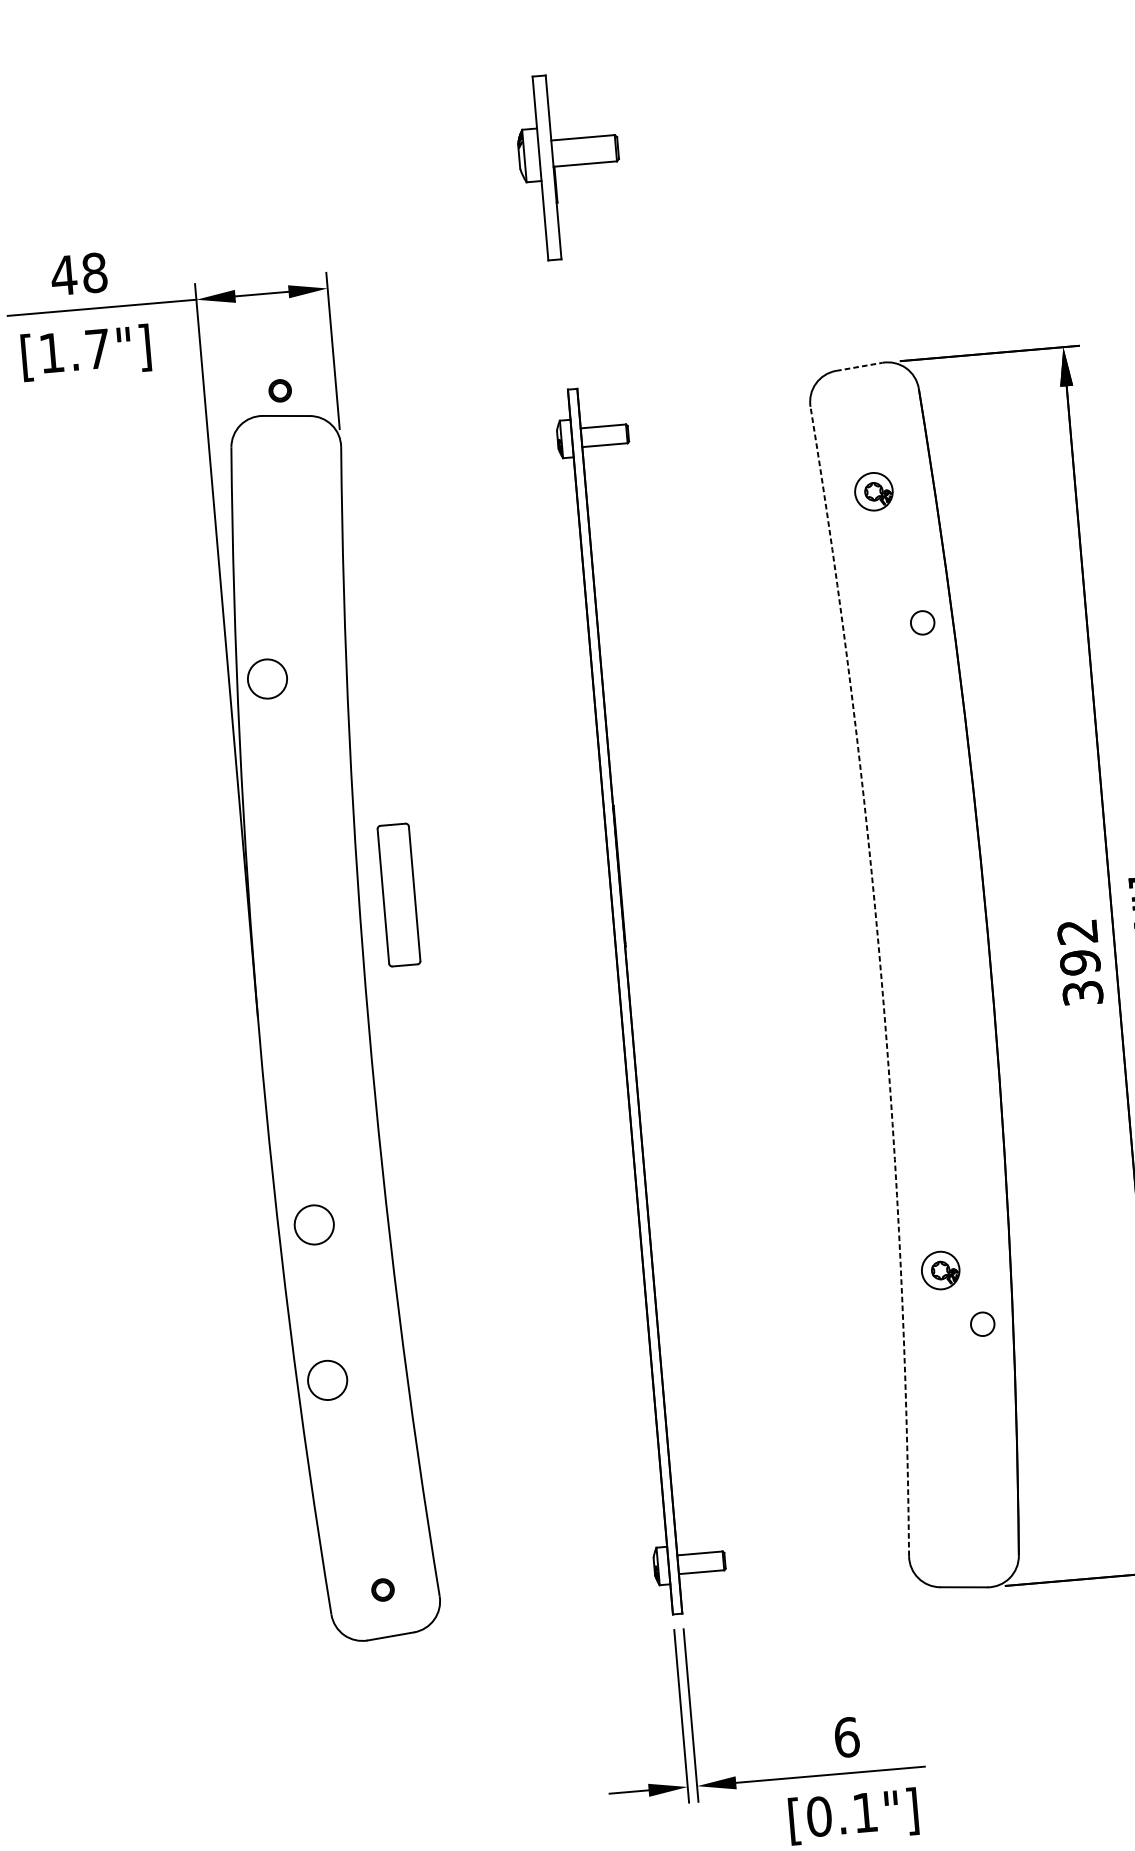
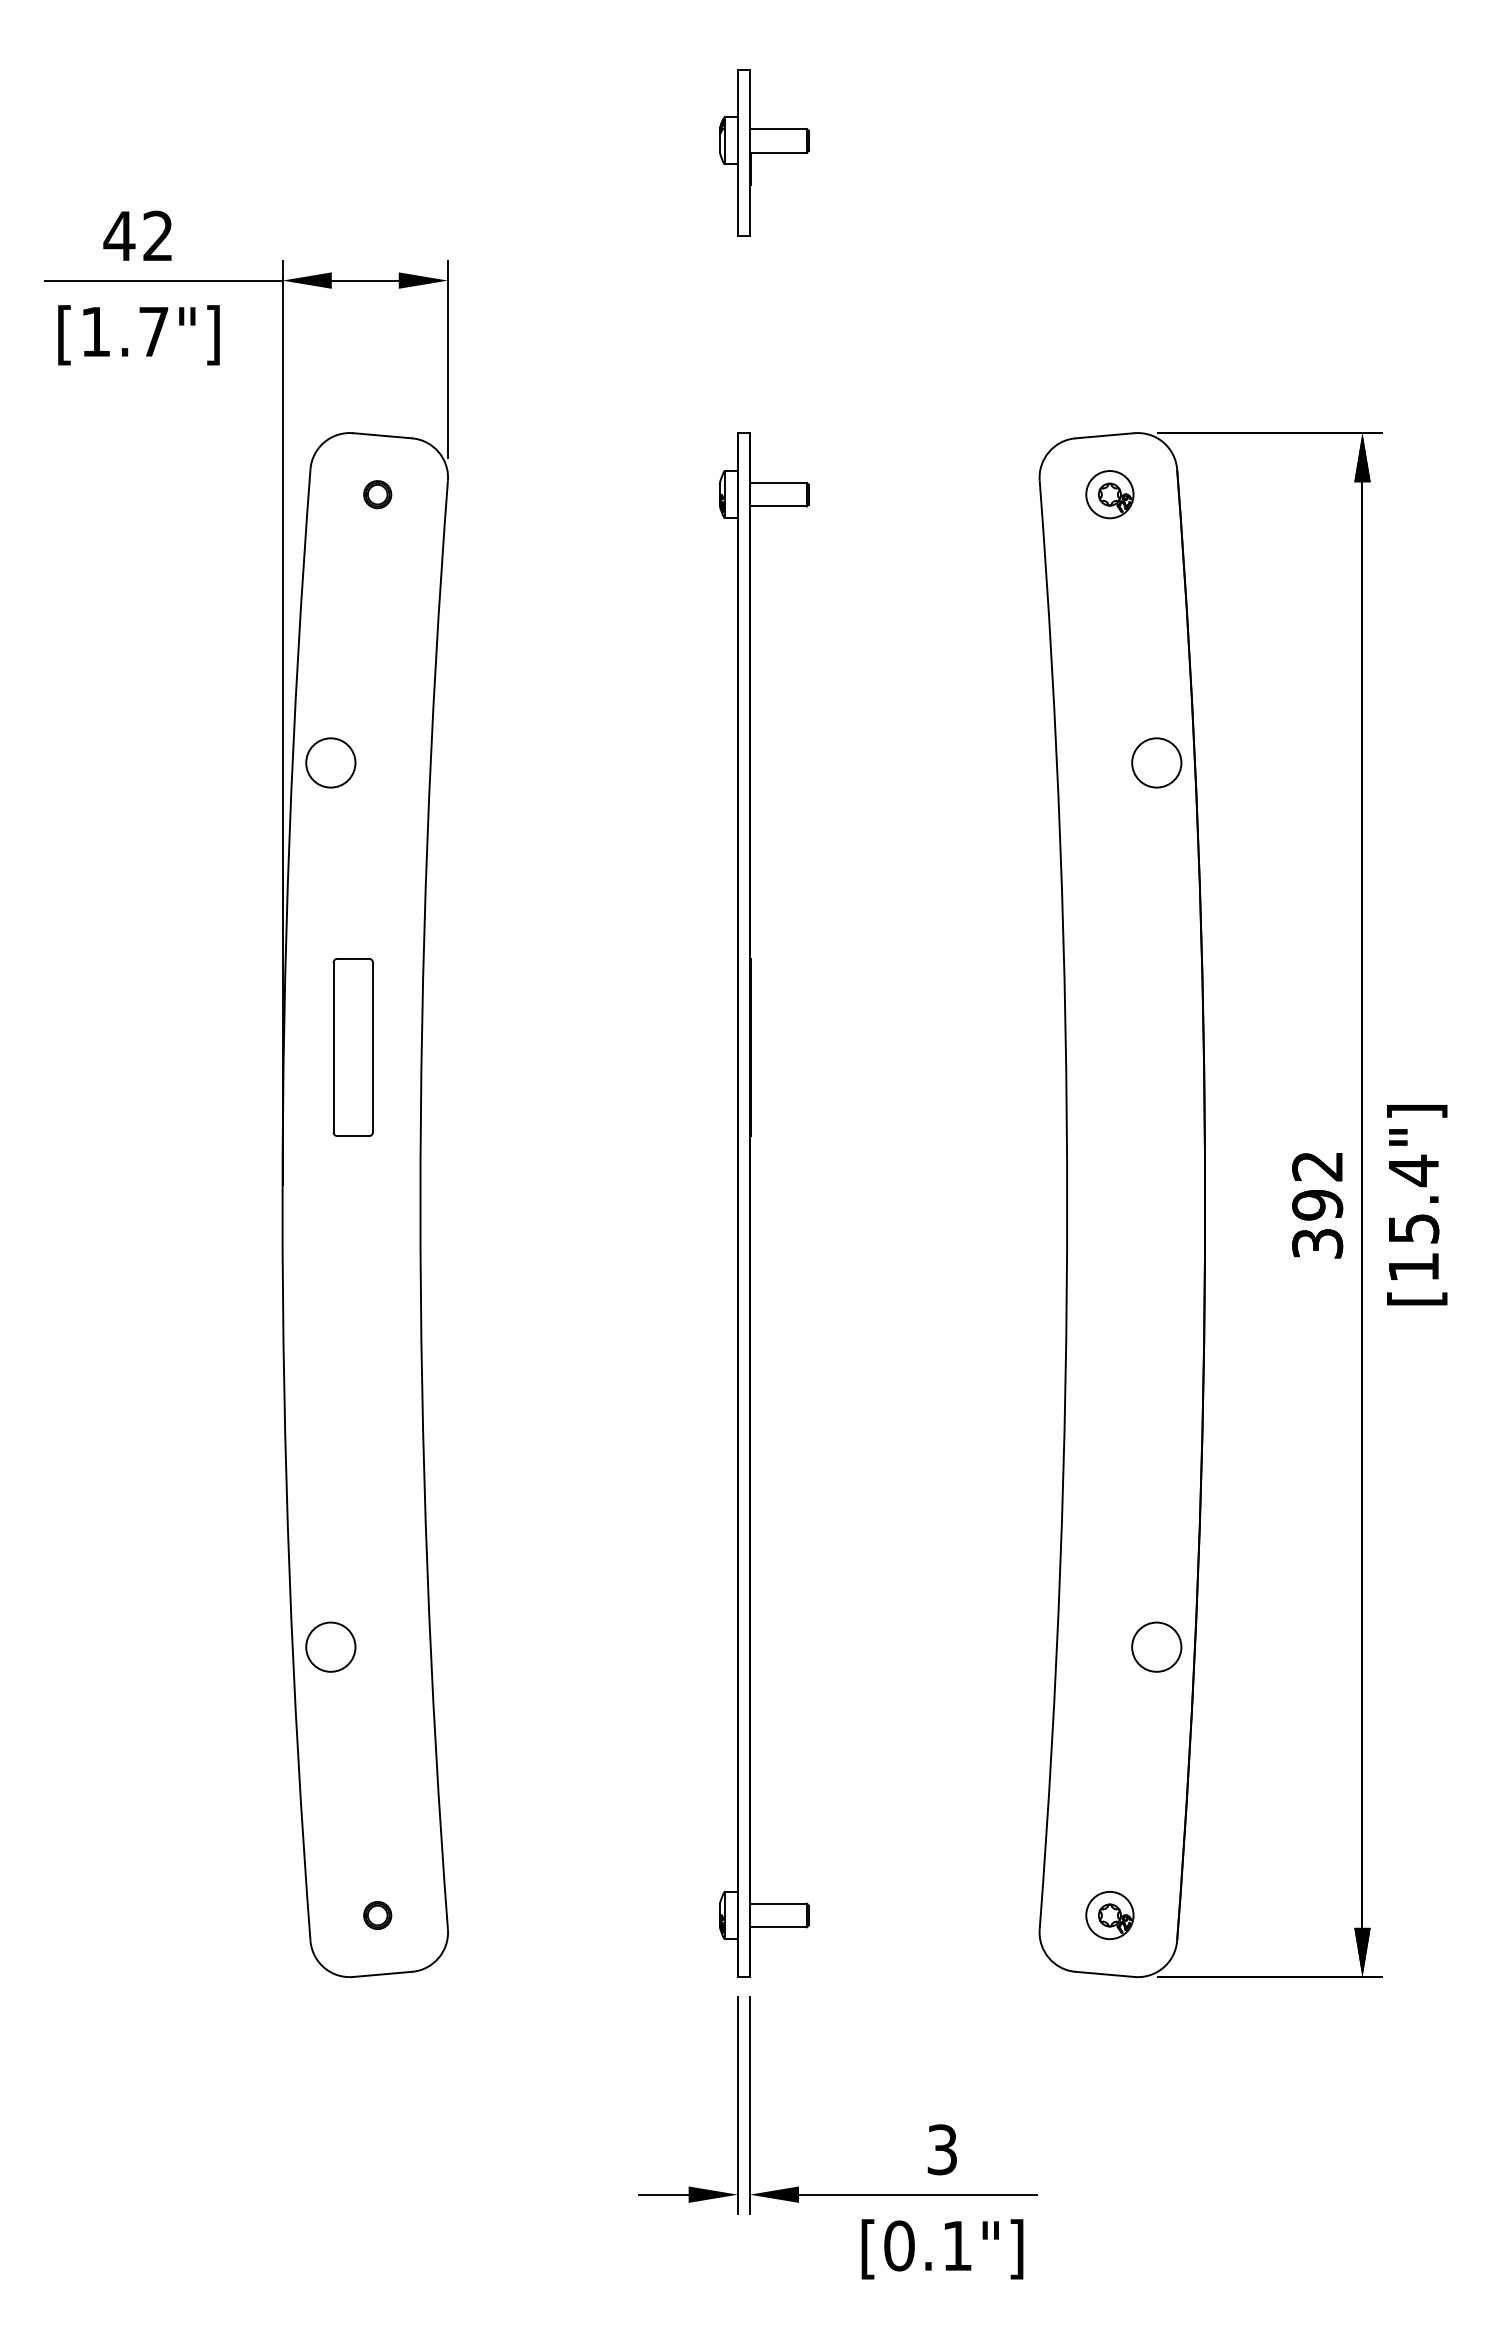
part: (569, 165) -> (764, 152), size x0.71
text: (94, 272) -> (158, 235), 48 -> 42
line: (858, 366) -> (1104, 435), dashed -> solid
part: (280, 390) -> (377, 494), moved
part: (873, 491) -> (1109, 494), moved
circle: (922, 622) -> (1156, 762), size x1.67
part: (398, 895) -> (352, 1047), moved
arc: (881, 979) -> (1067, 1205), dashed -> solid
circle: (313, 1224) -> (330, 1450), removed
part: (940, 1270) -> (1109, 1915), moved
circle: (982, 1323) -> (1156, 1646), size x1.67
text: (846, 1737) -> (942, 2149), 6 -> 3

